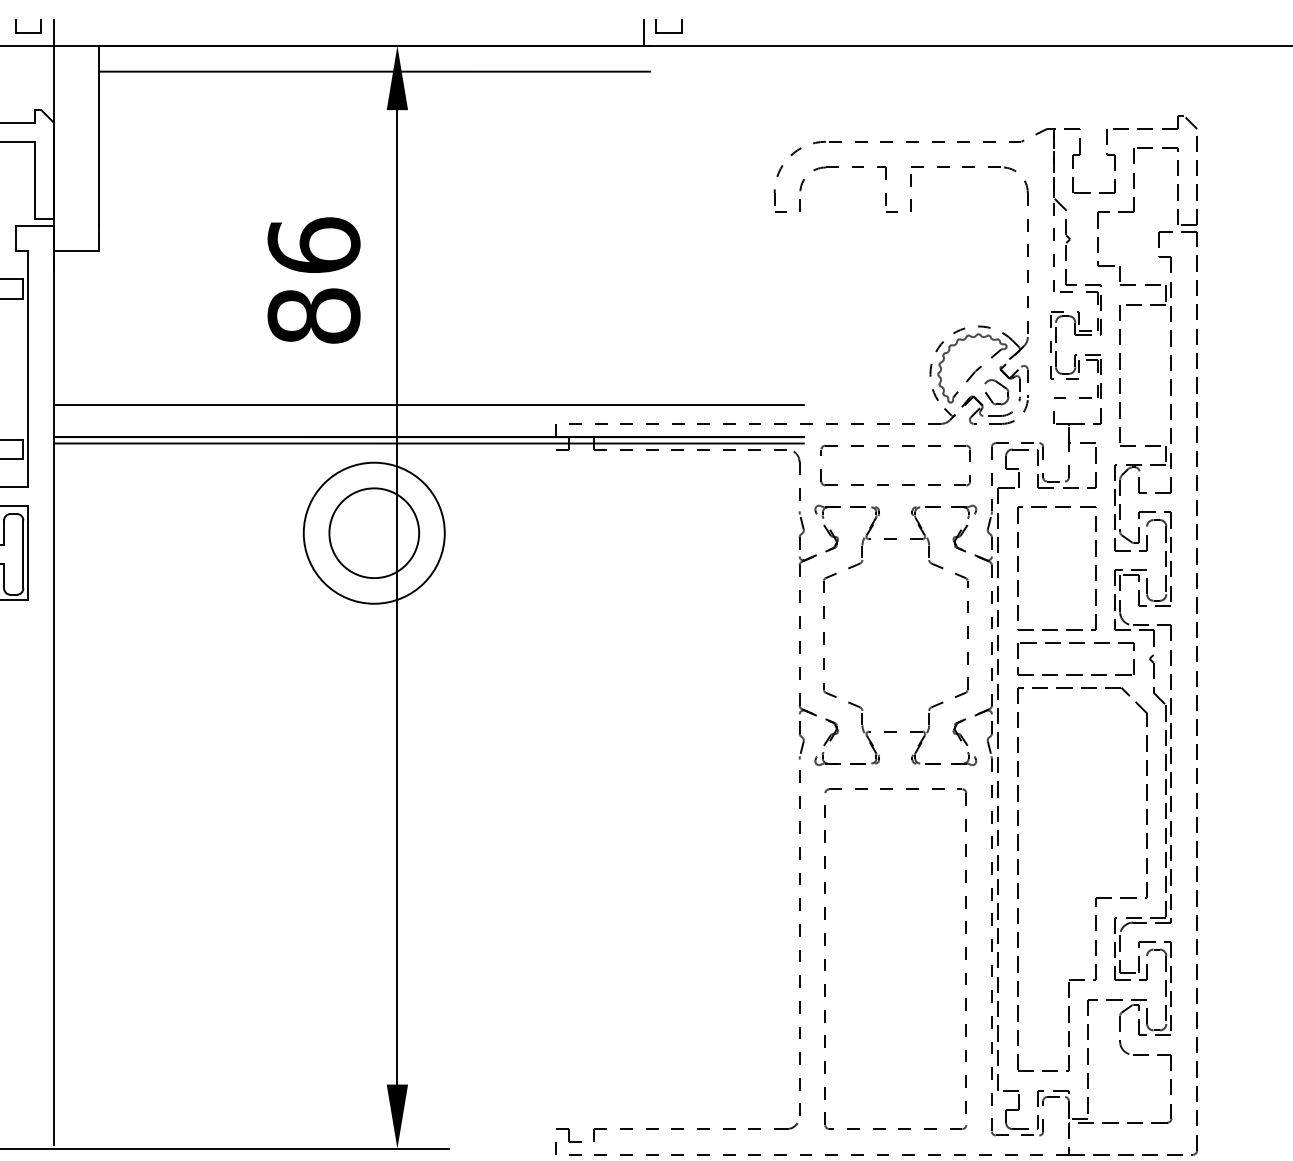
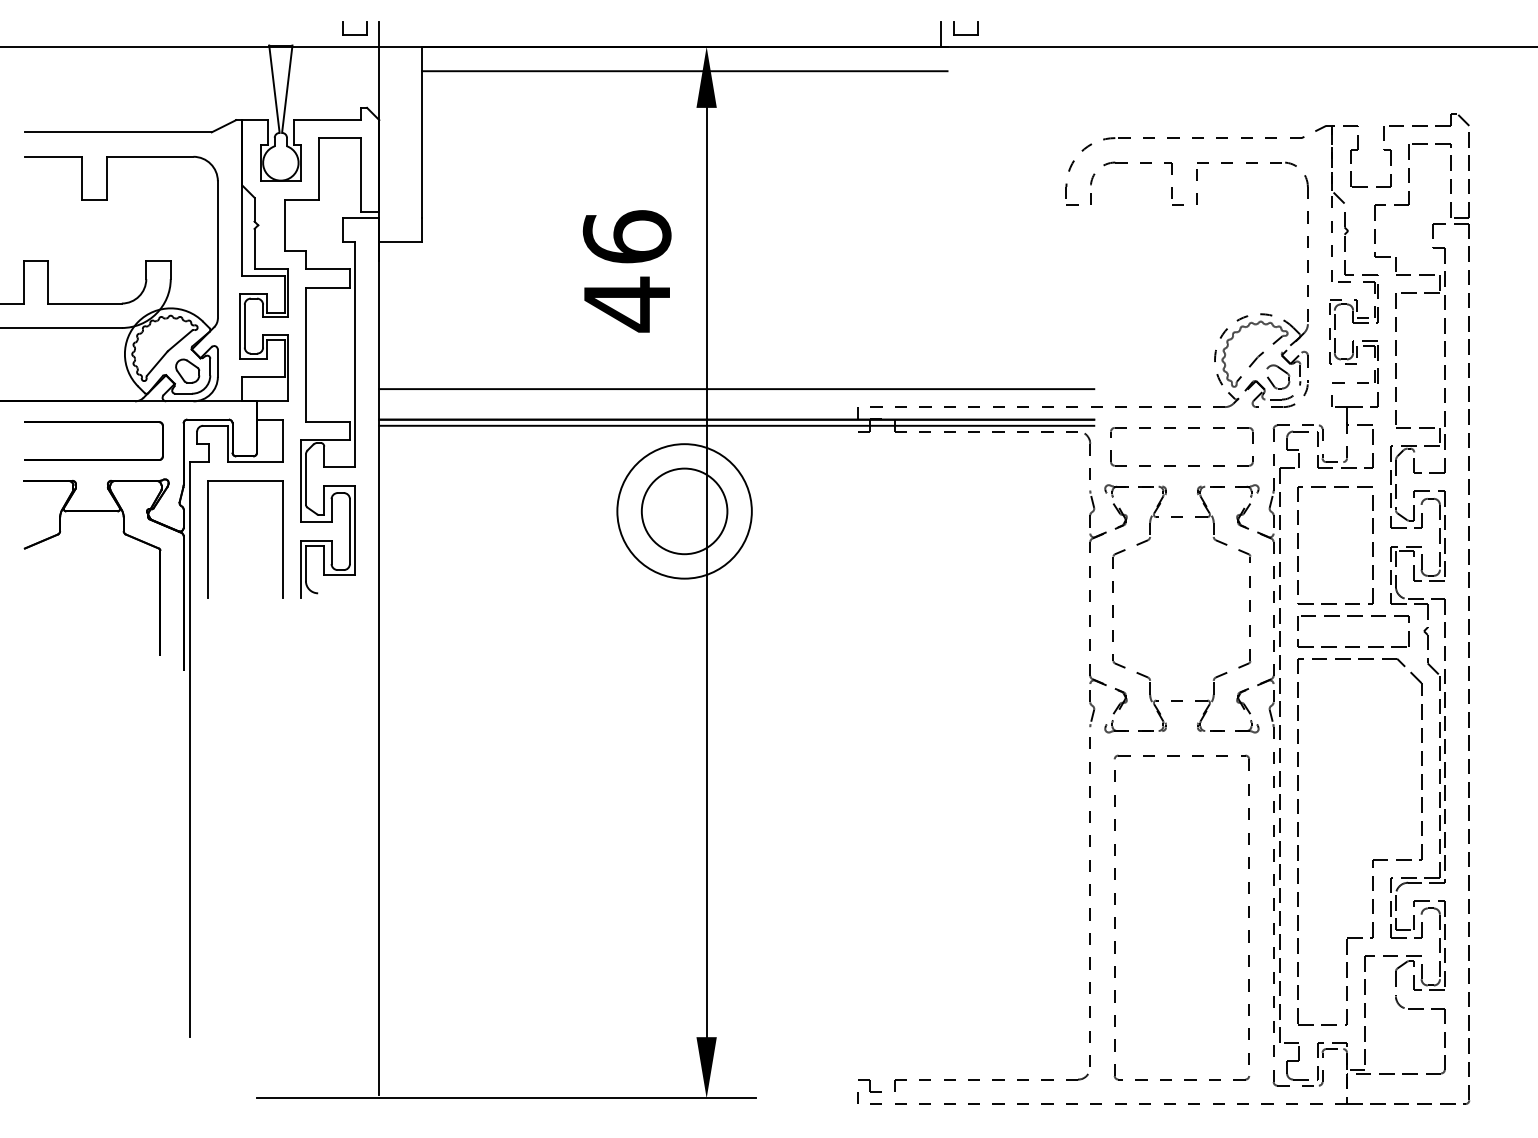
text: (313, 316) -> (626, 304), 86 -> 46

